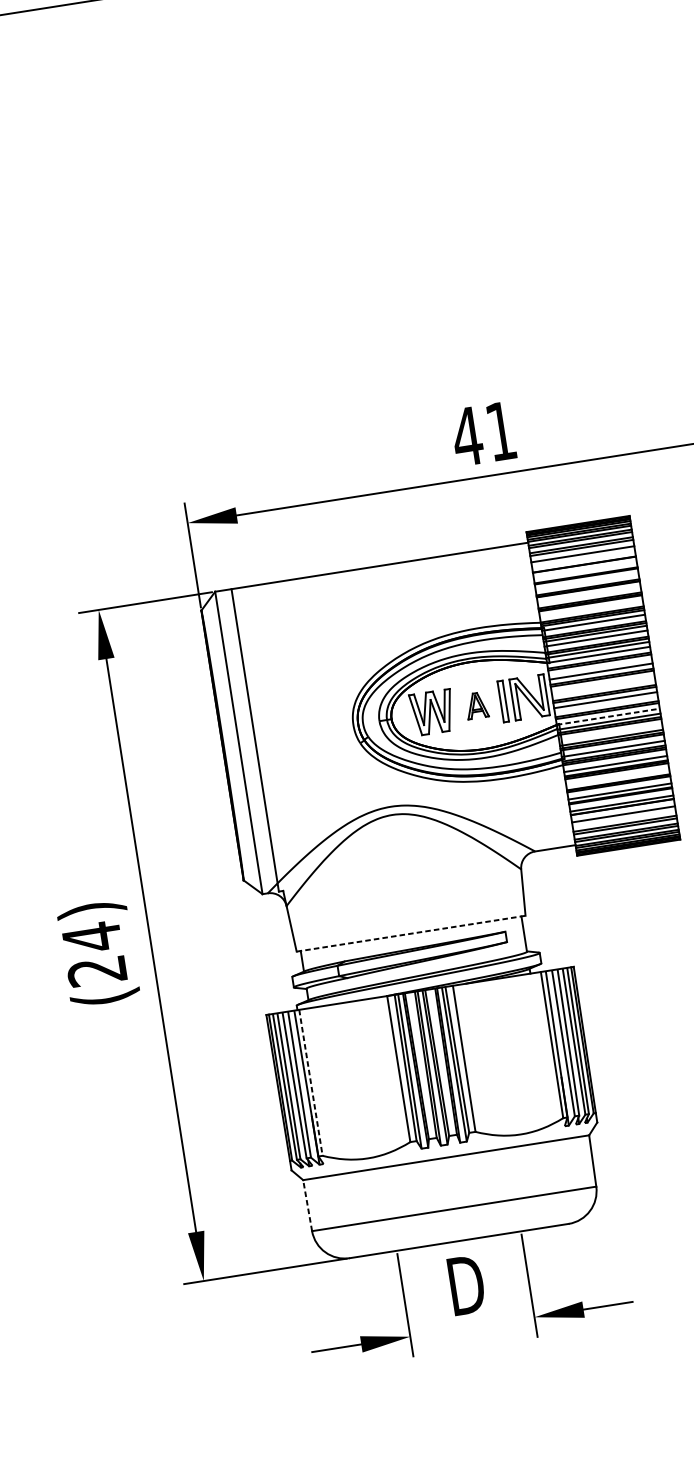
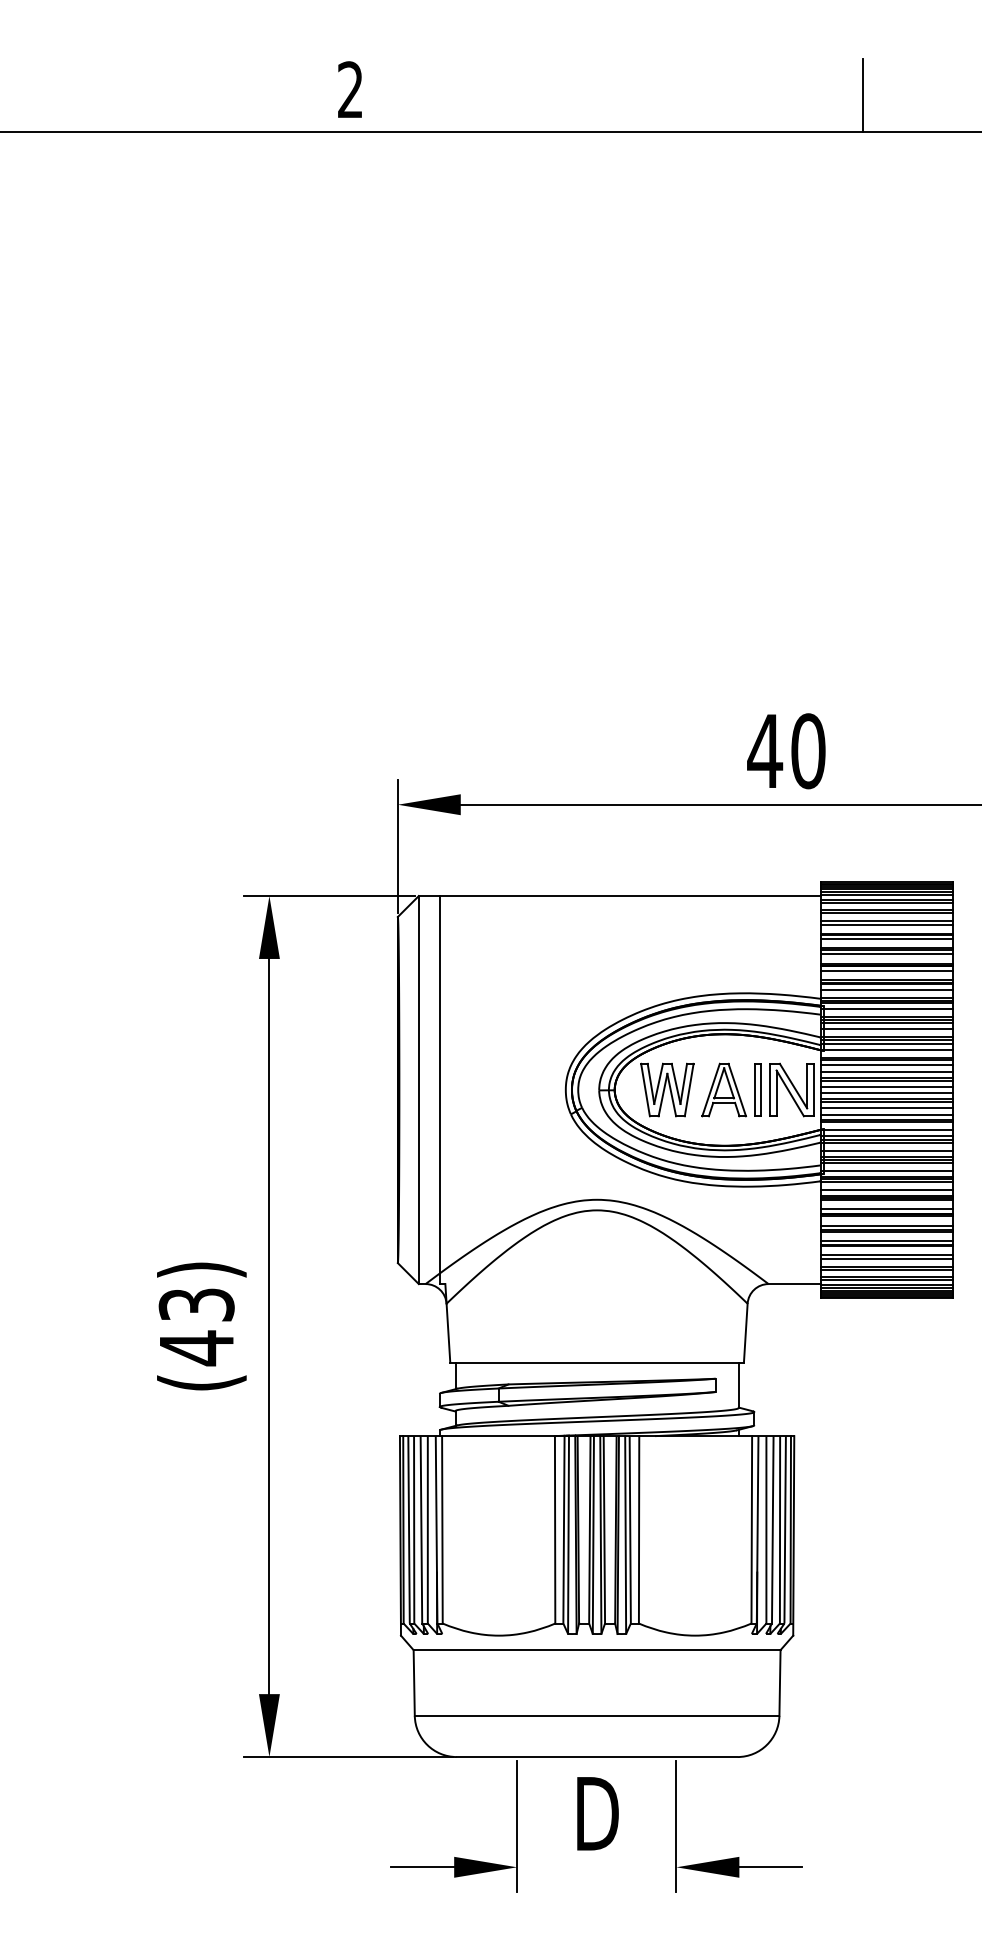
text: (501, 431) -> (808, 751), 41 -> 40
line: (583, 557) -> (886, 925), added
line: (585, 568) -> (886, 939), added
line: (586, 580) -> (886, 954), added
line: (588, 593) -> (886, 971), added
line: (591, 607) -> (886, 989), added
line: (600, 666) -> (886, 1065), added
line: (602, 683) -> (886, 1086), added
line: (603, 688) -> (886, 1093), added
line: (606, 704) -> (886, 1114), added
part: (476, 705) -> (723, 1089), size x1.67
line: (608, 716) -> (887, 1129), dashed -> solid
line: (610, 732) -> (886, 1150), added
line: (617, 778) -> (886, 1208), added
line: (623, 817) -> (886, 1258), added
line: (411, 933) -> (597, 1362), dashed -> solid
text: (94, 954) -> (196, 1326), (24) -> (43)
line: (310, 1082) -> (442, 1529), dashed -> solid
line: (307, 1205) -> (414, 1682), dashed -> solid

